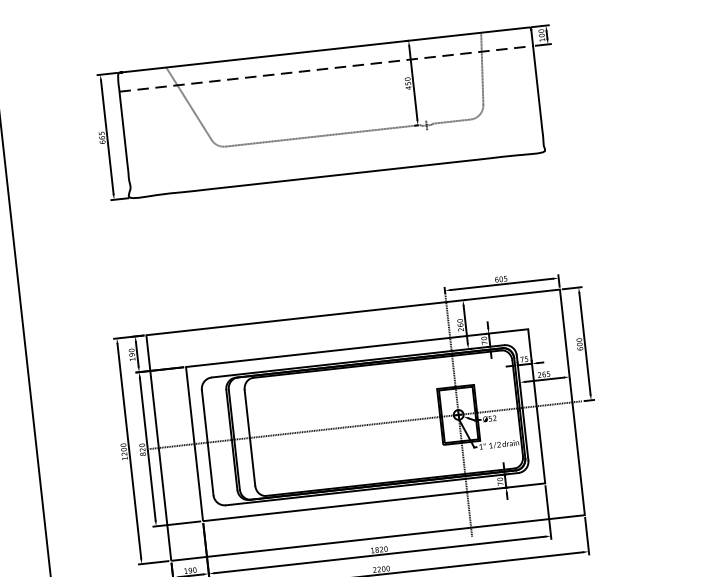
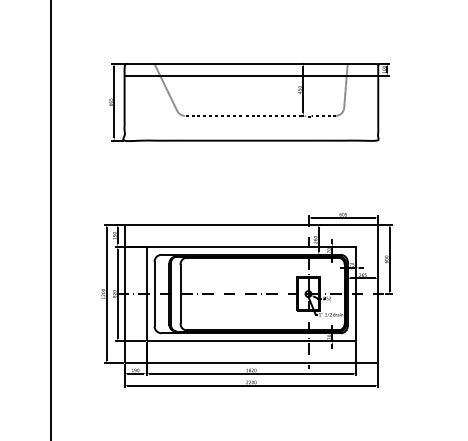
line: (326, 68) -> (251, 75), dashed -> solid

